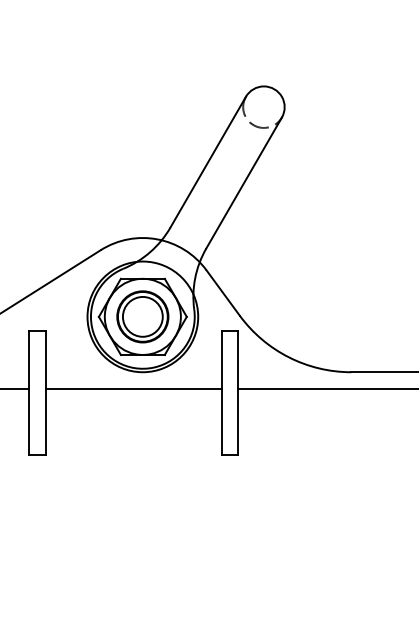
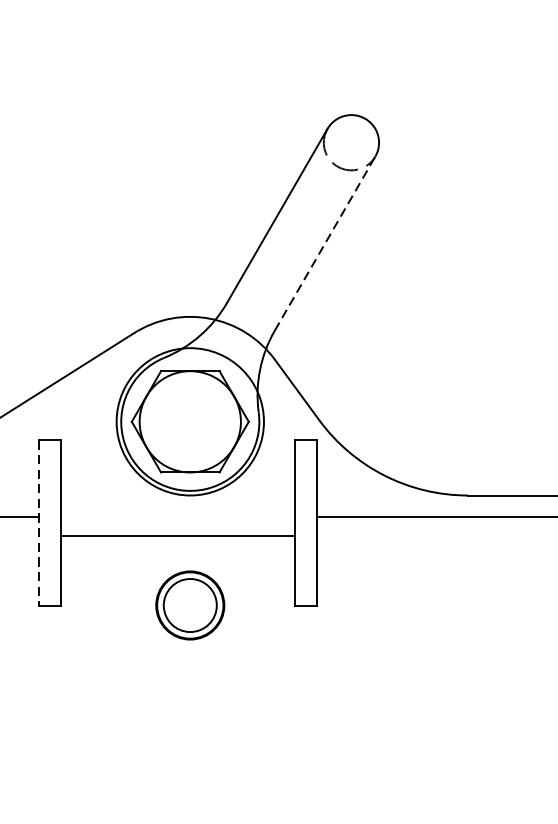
line: (244, 182) -> (325, 242), solid -> dashed
part: (142, 316) -> (189, 604), moved
line: (133, 388) -> (177, 535), moved
line: (29, 393) -> (39, 523), solid -> dashed

